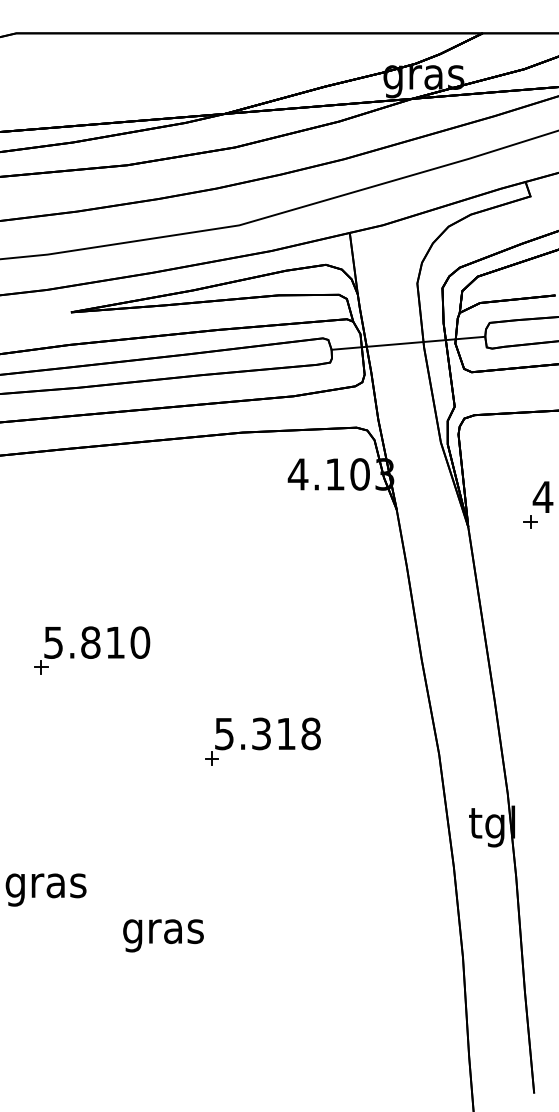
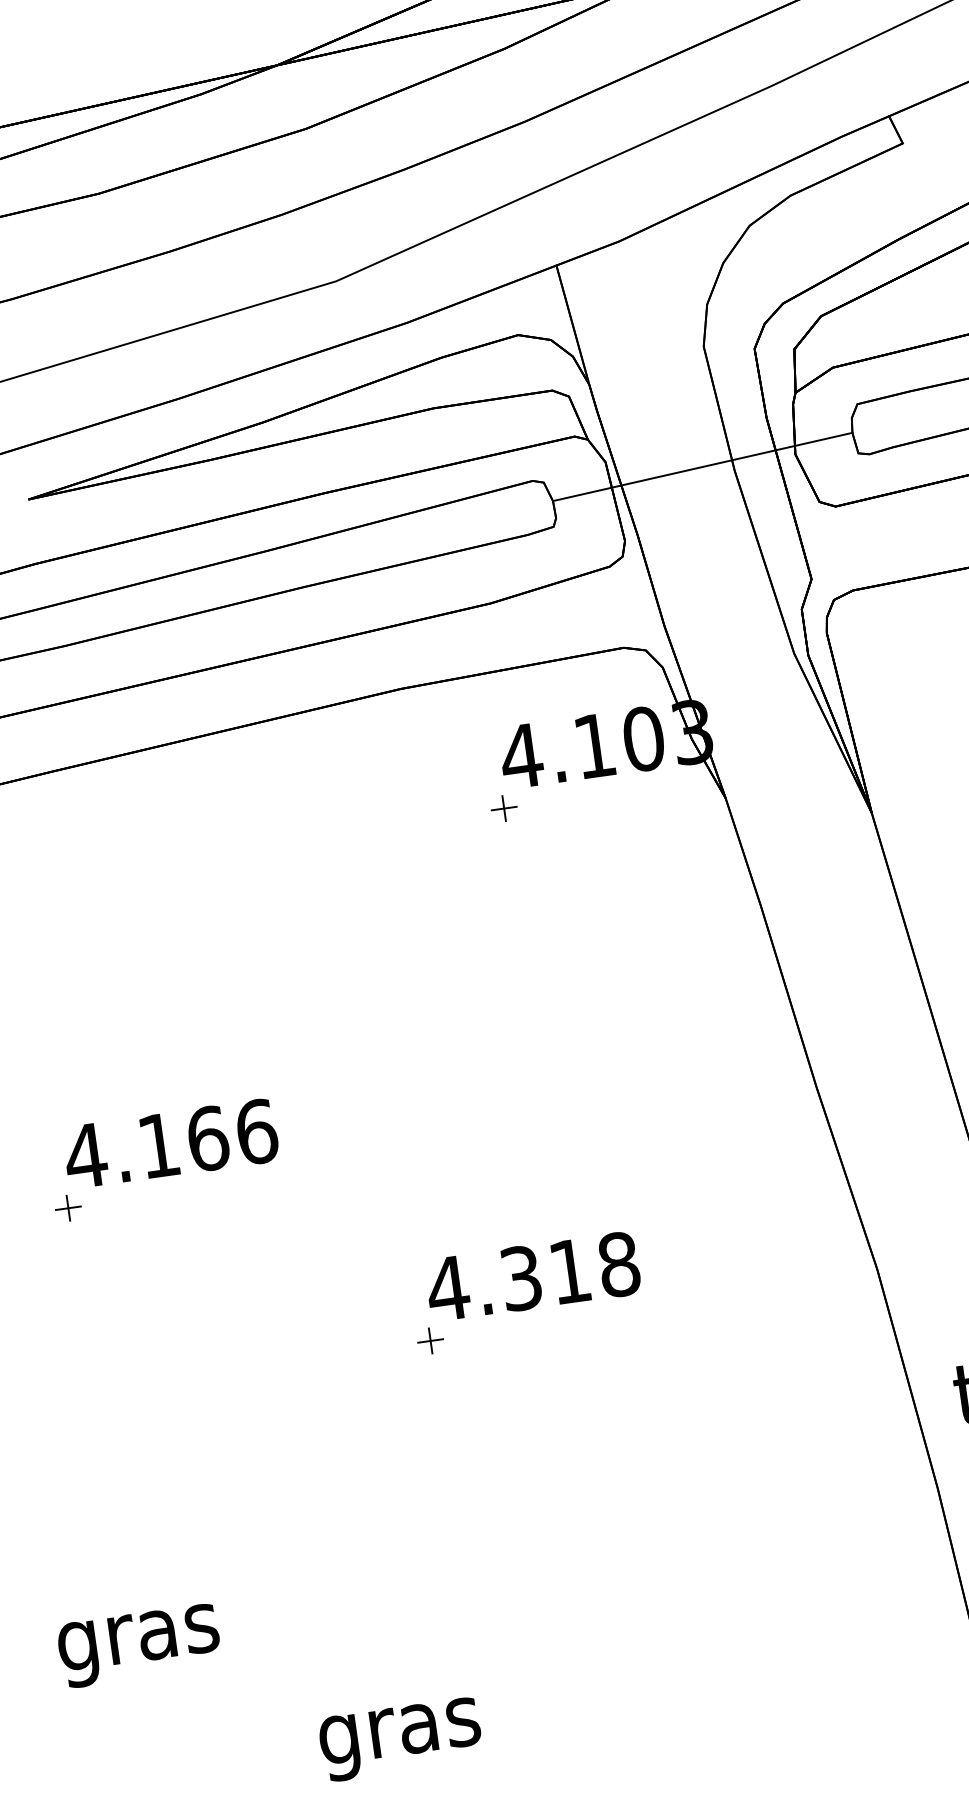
part: (285, 499) -> (503, 809), added
text: (96, 642) -> (170, 1143), 5.810 -> 4.166
text: (224, 734) -> (448, 1289), 5.318 -> 4.318
text: (163, 935) -> (400, 1738), moved

